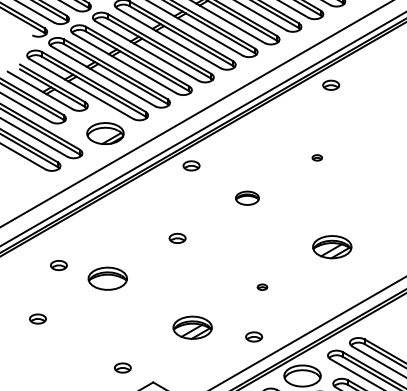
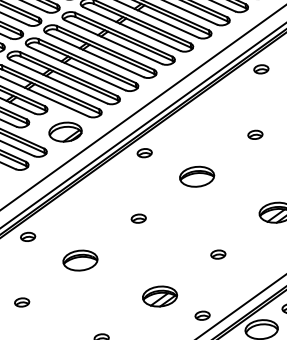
part: (317, 157) -> (255, 134), size x1.67
part: (247, 198) -> (197, 177), size x1.67
part: (58, 265) -> (27, 236), moved
part: (262, 286) -> (218, 253), size x1.67
part: (253, 336) -> (202, 315), moved

